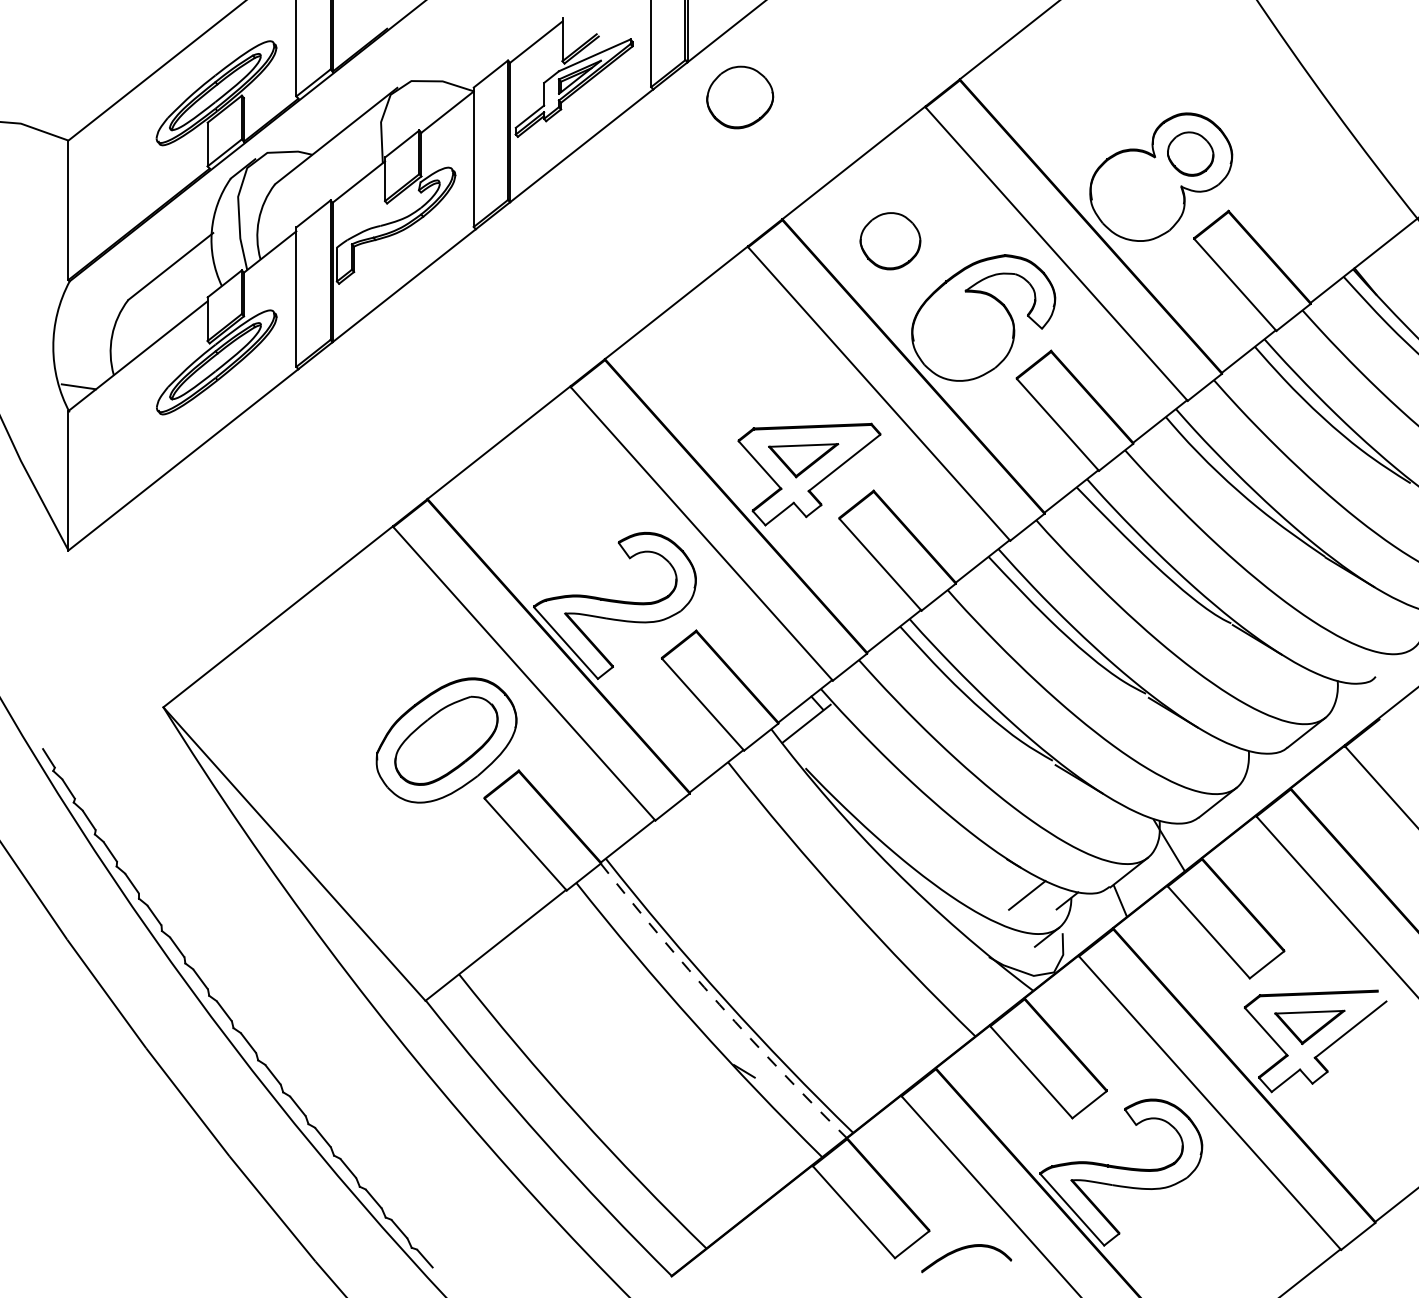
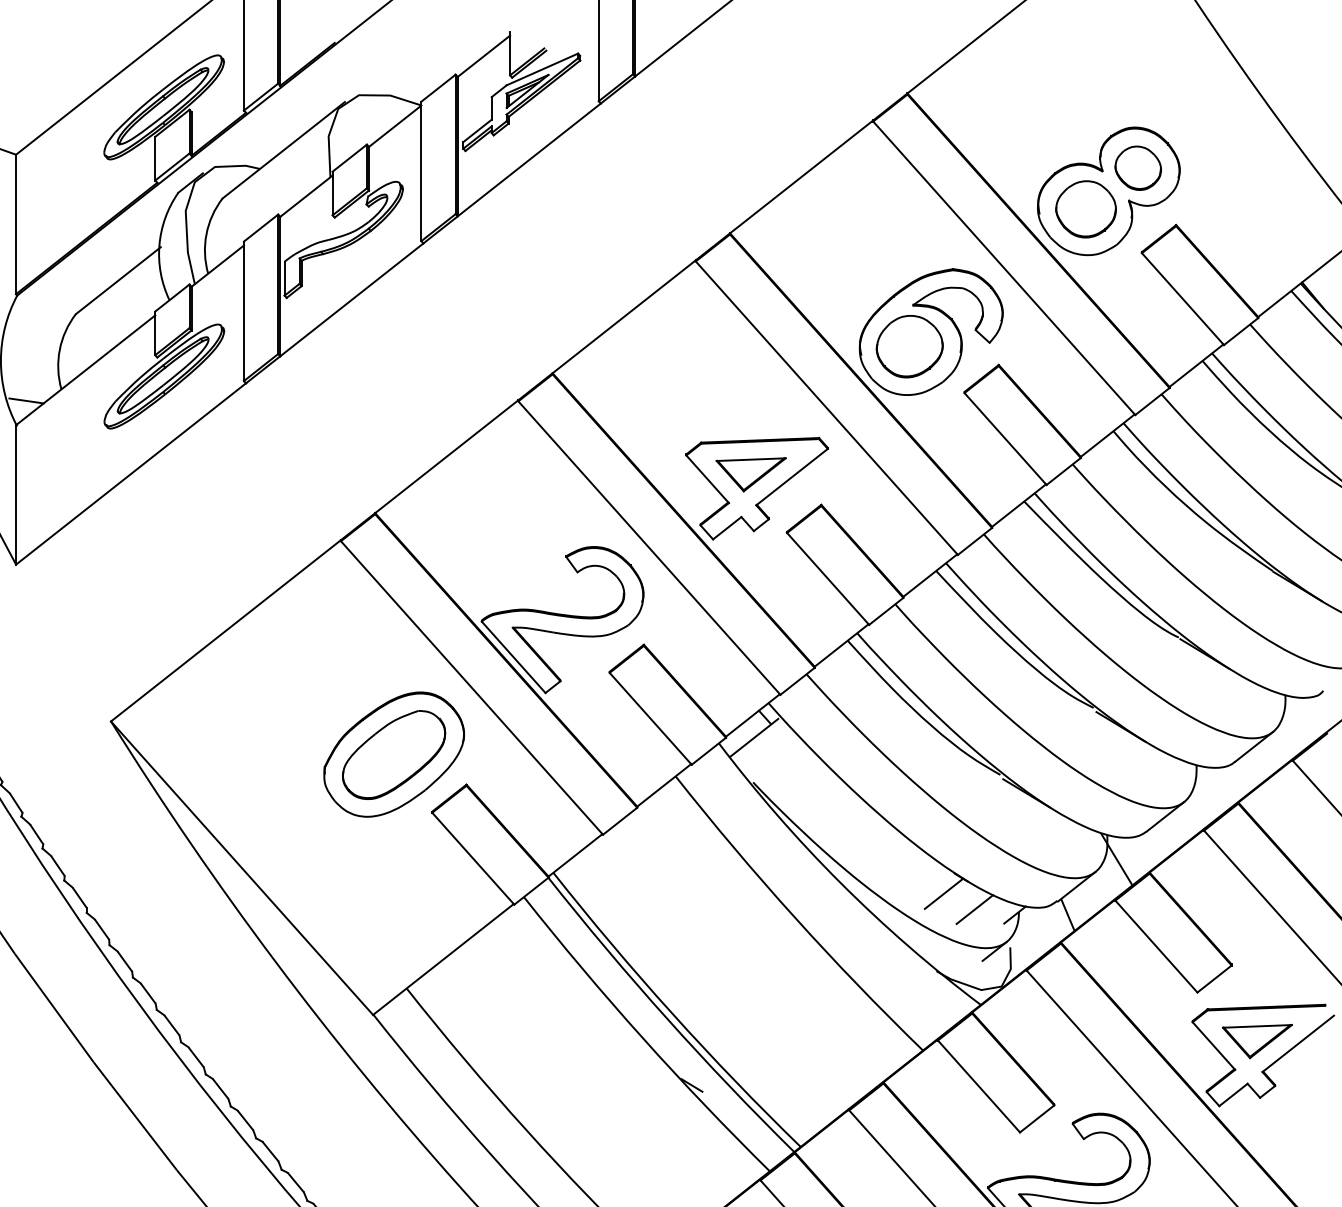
part: (740, 97) -> (910, 346), moved
part: (890, 241) -> (1086, 209), moved
line: (996, 879) -> (944, 893), added
arc: (719, 1004) -> (667, 1018), dashed -> solid

